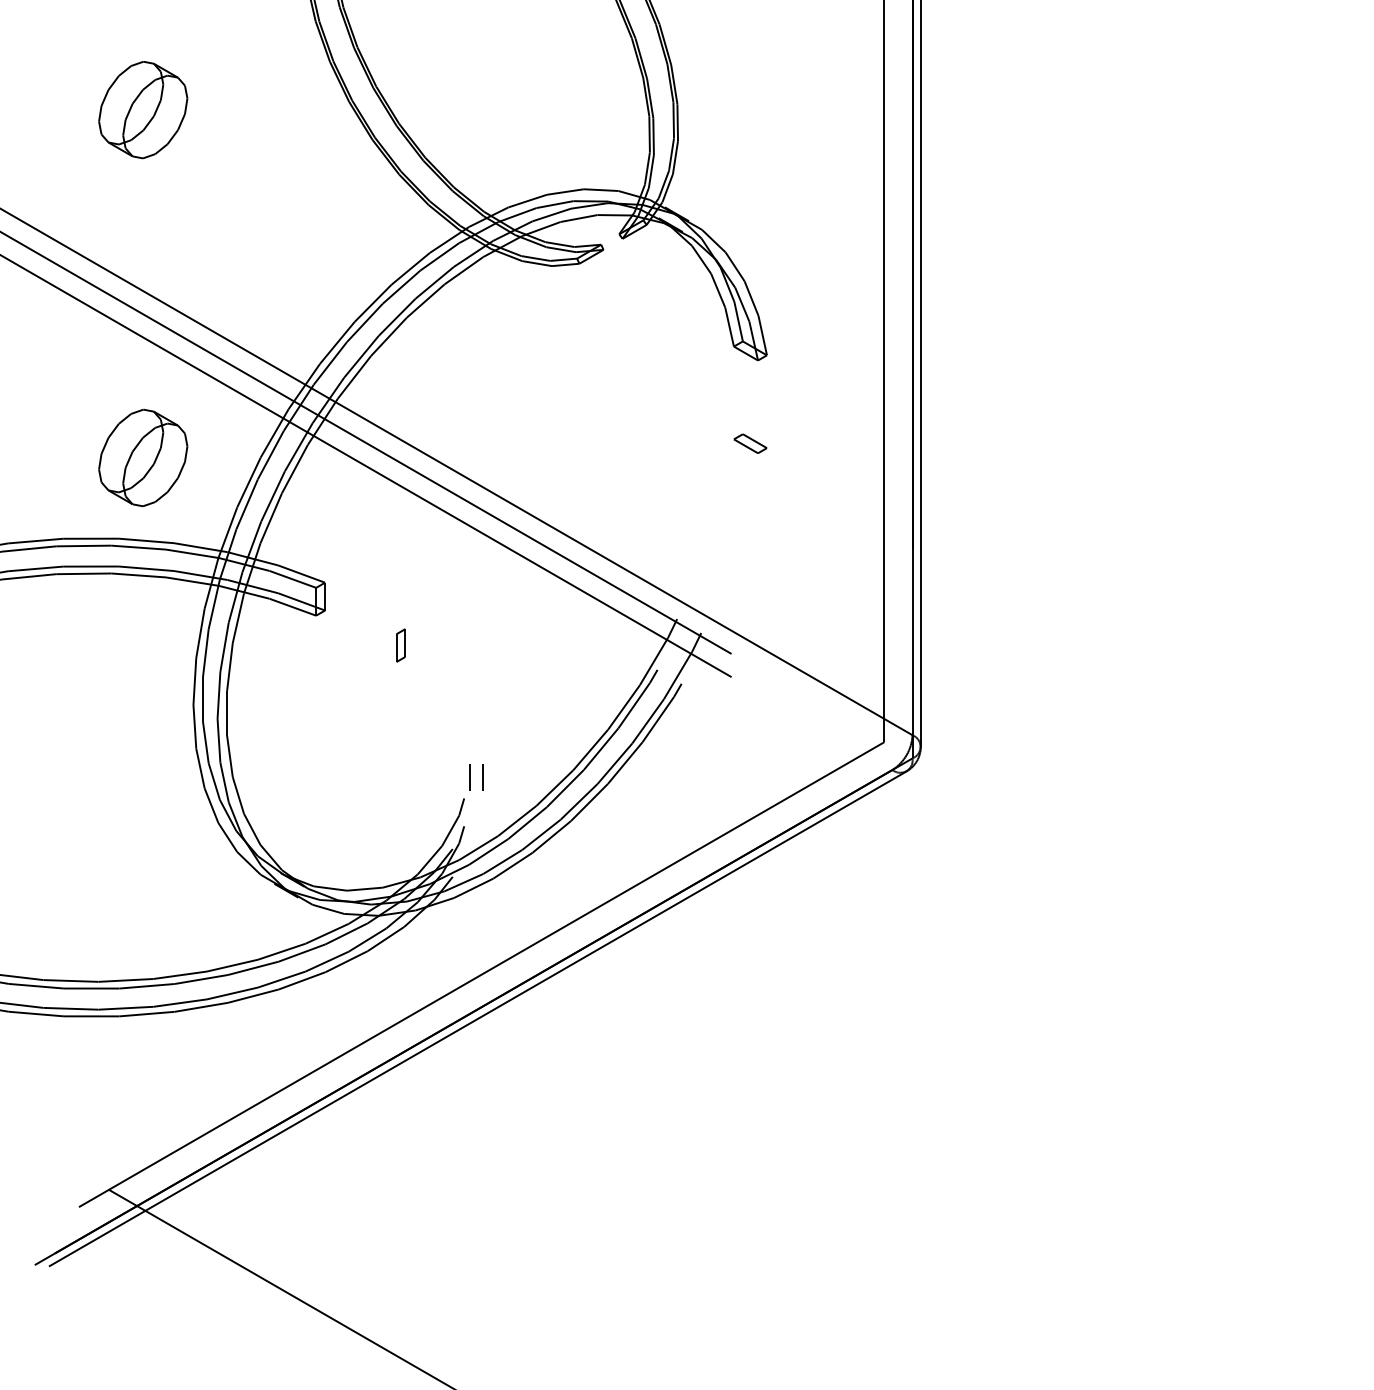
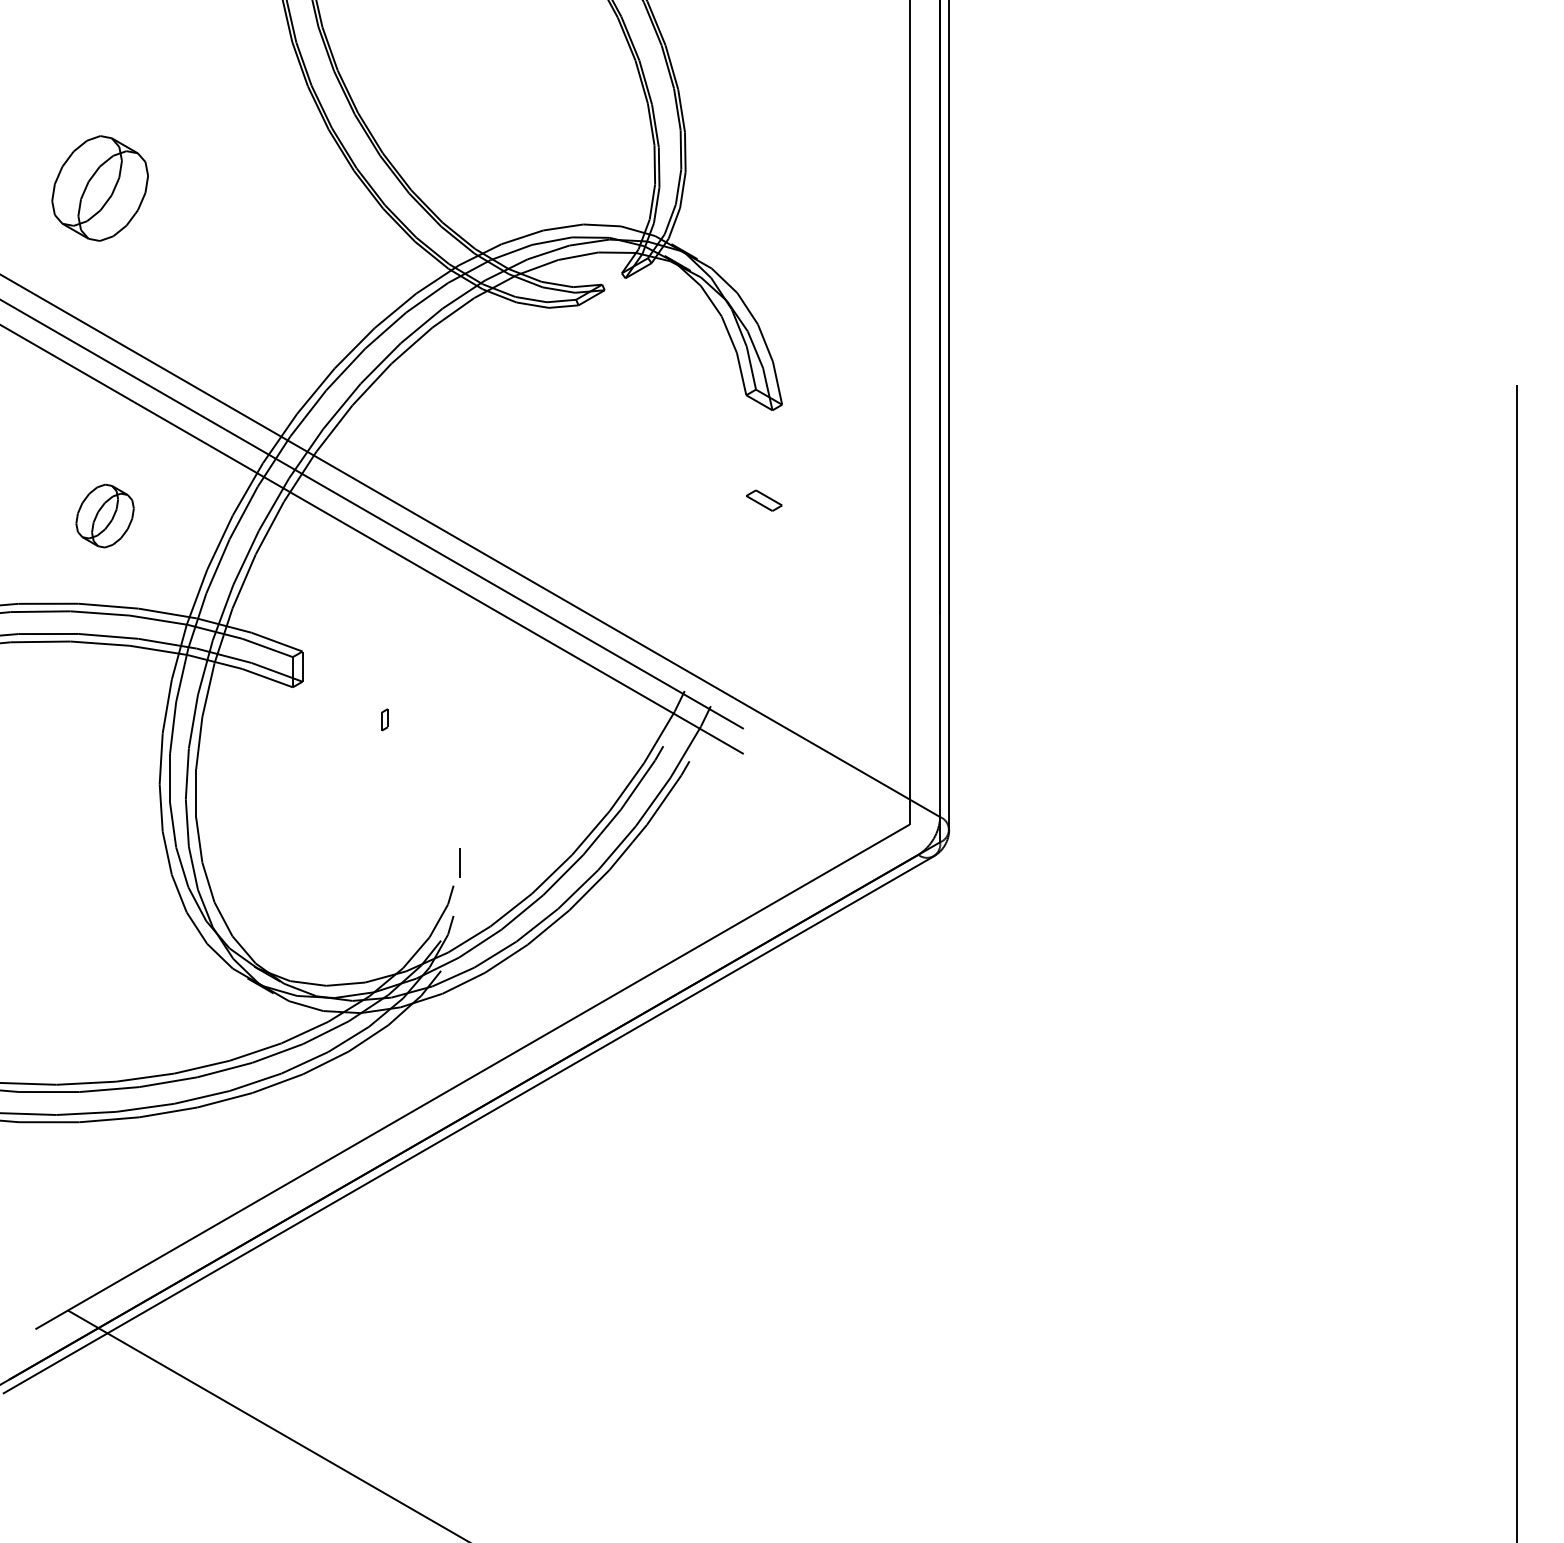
part: (142, 110) -> (99, 188), moved
part: (142, 457) -> (104, 515), size x0.6
part: (400, 645) -> (384, 719), size x0.6
line: (482, 777) -> (473, 862), removed

